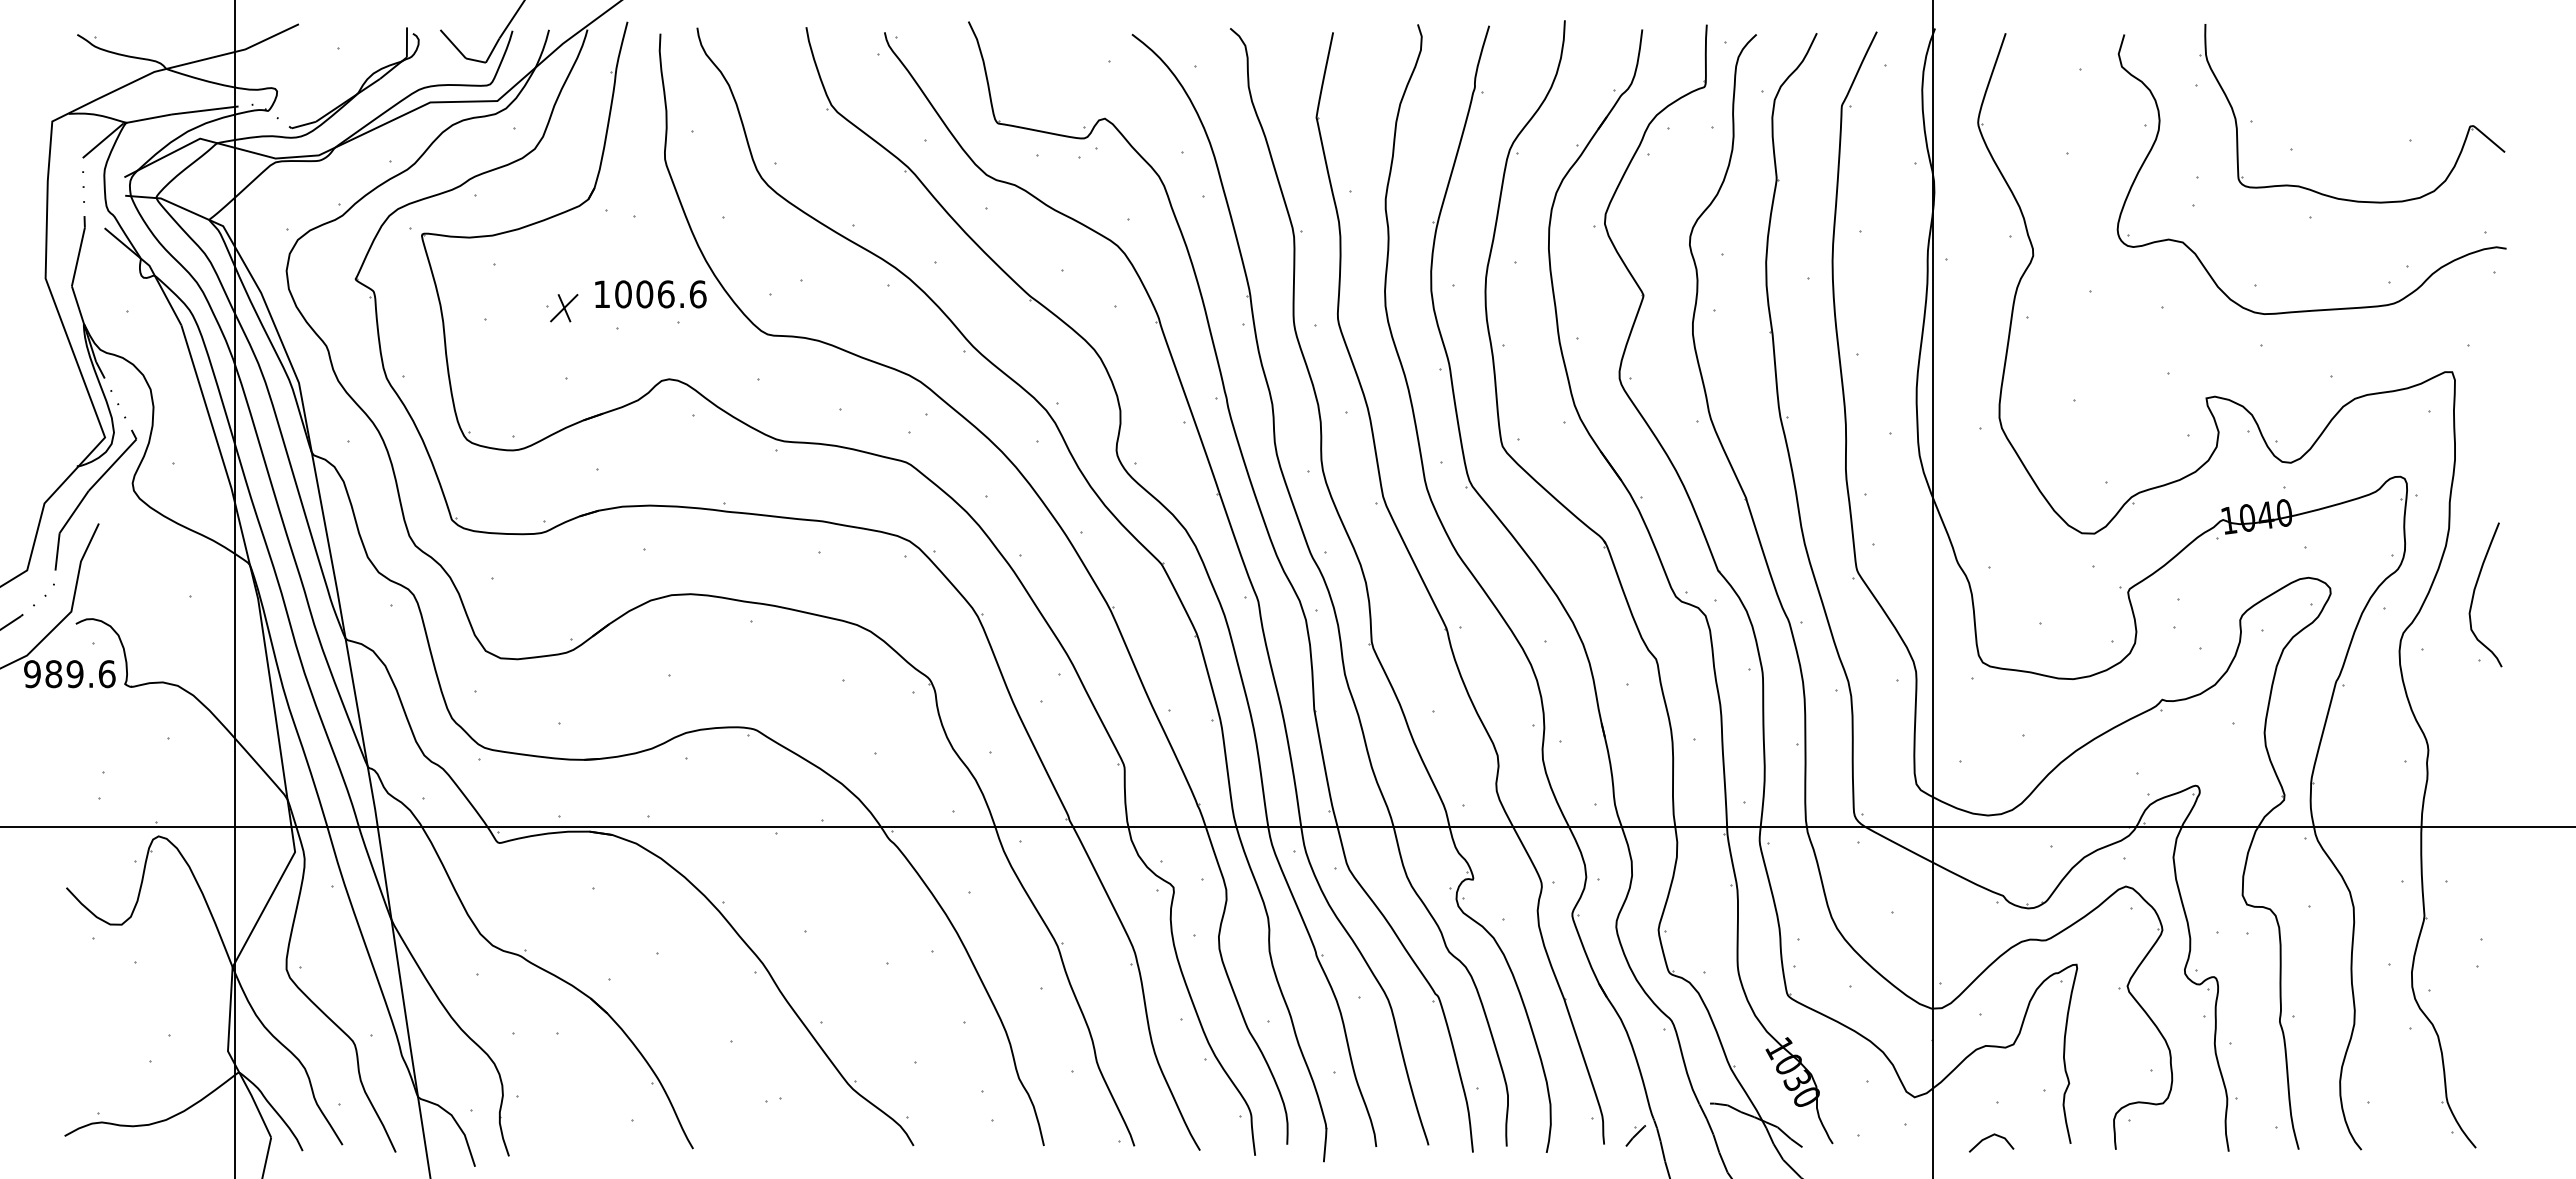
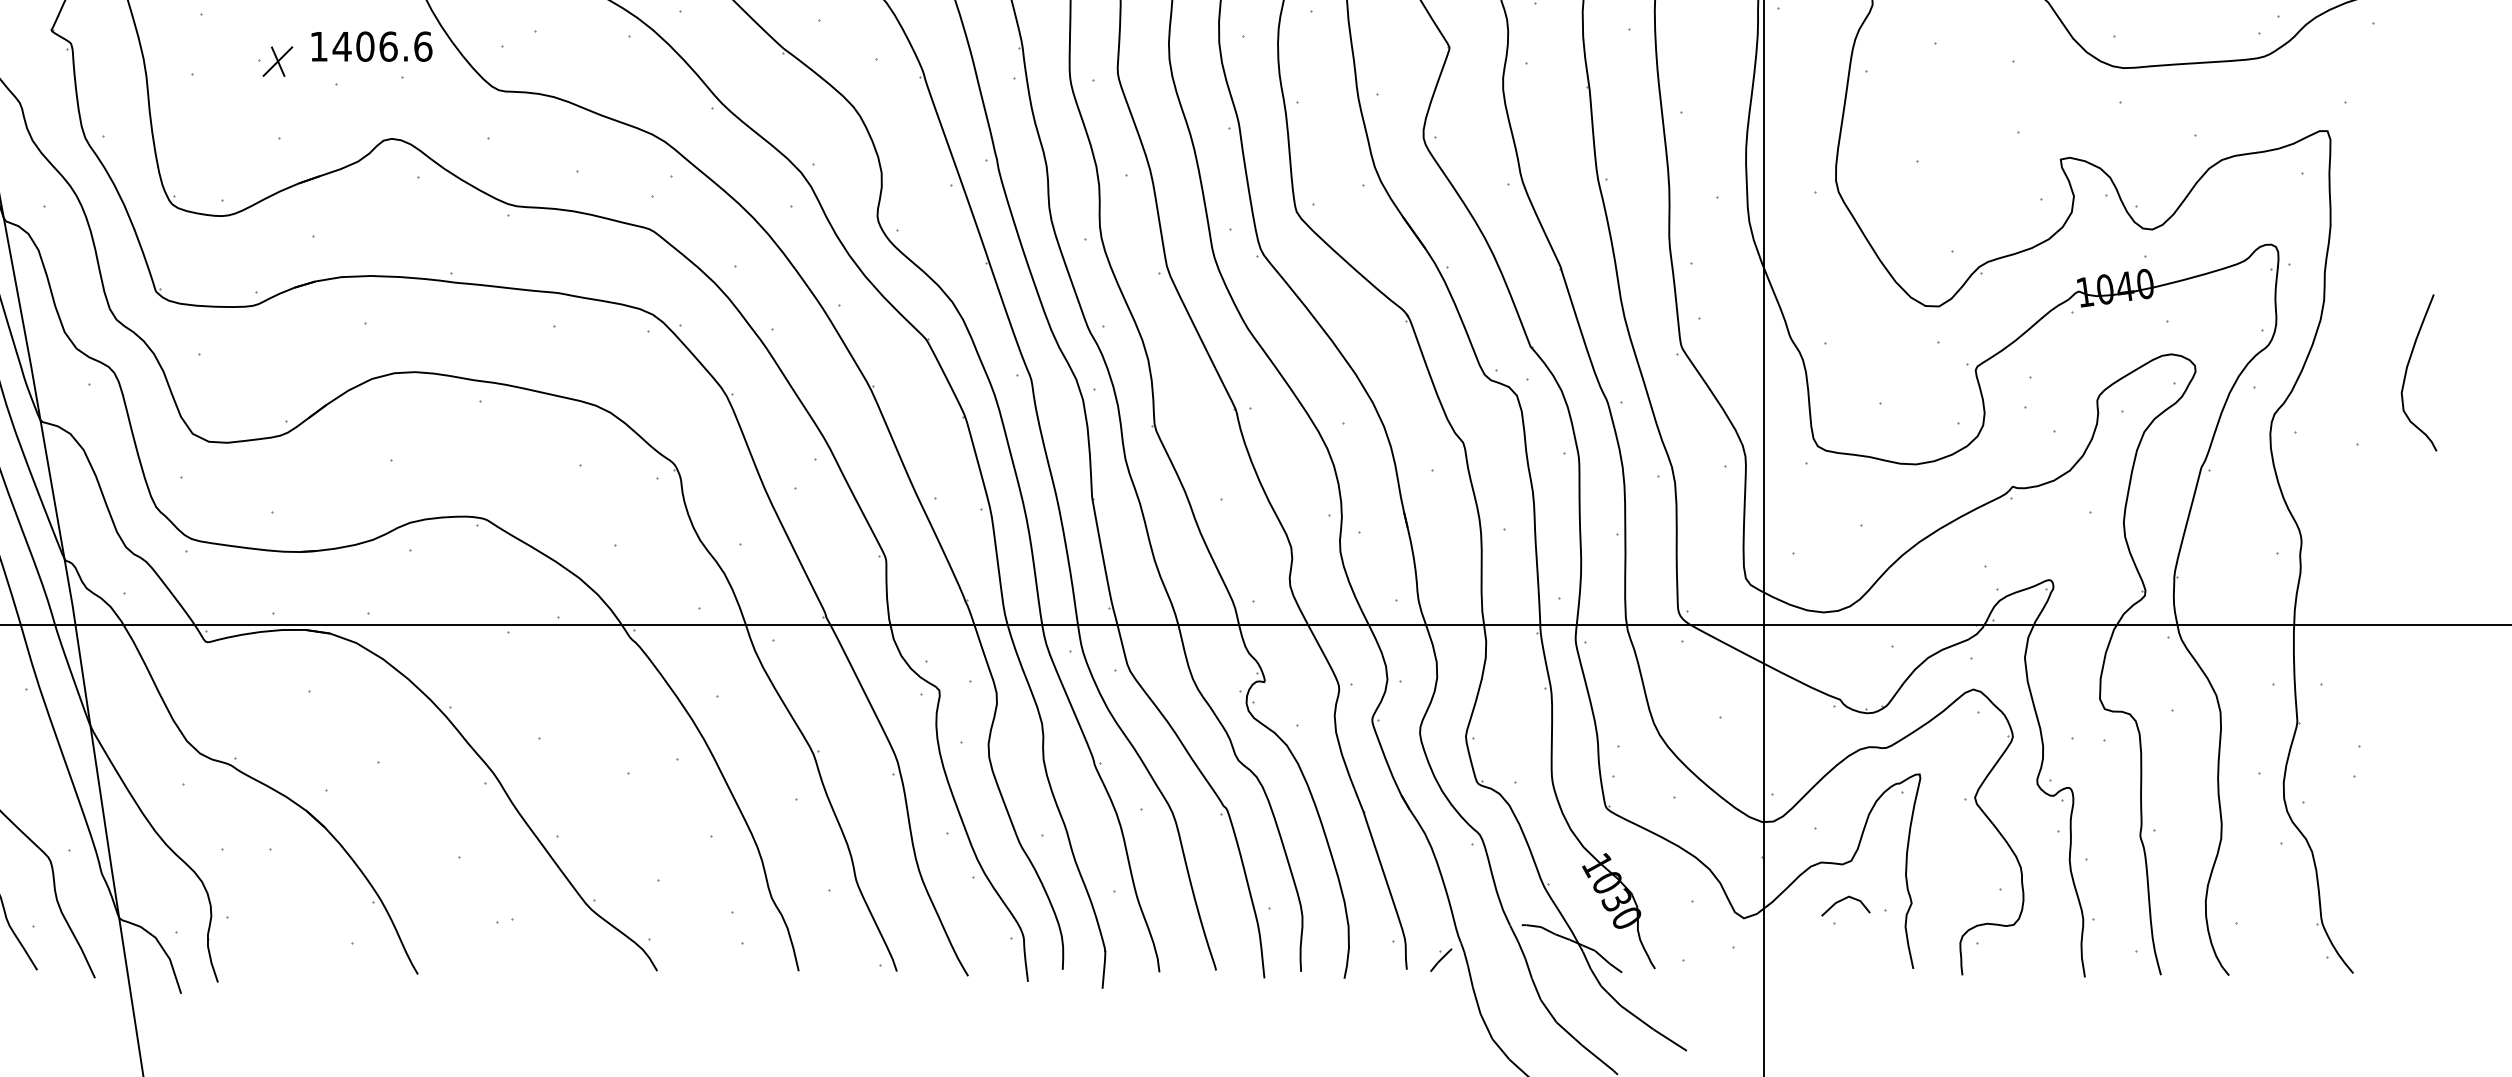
text: (623, 294) -> (342, 46), 1006.6 -> 1406.6
curve: (2475, 590) -> (2408, 368), moved
line: (1988, 1138) -> (1842, 901), moved

